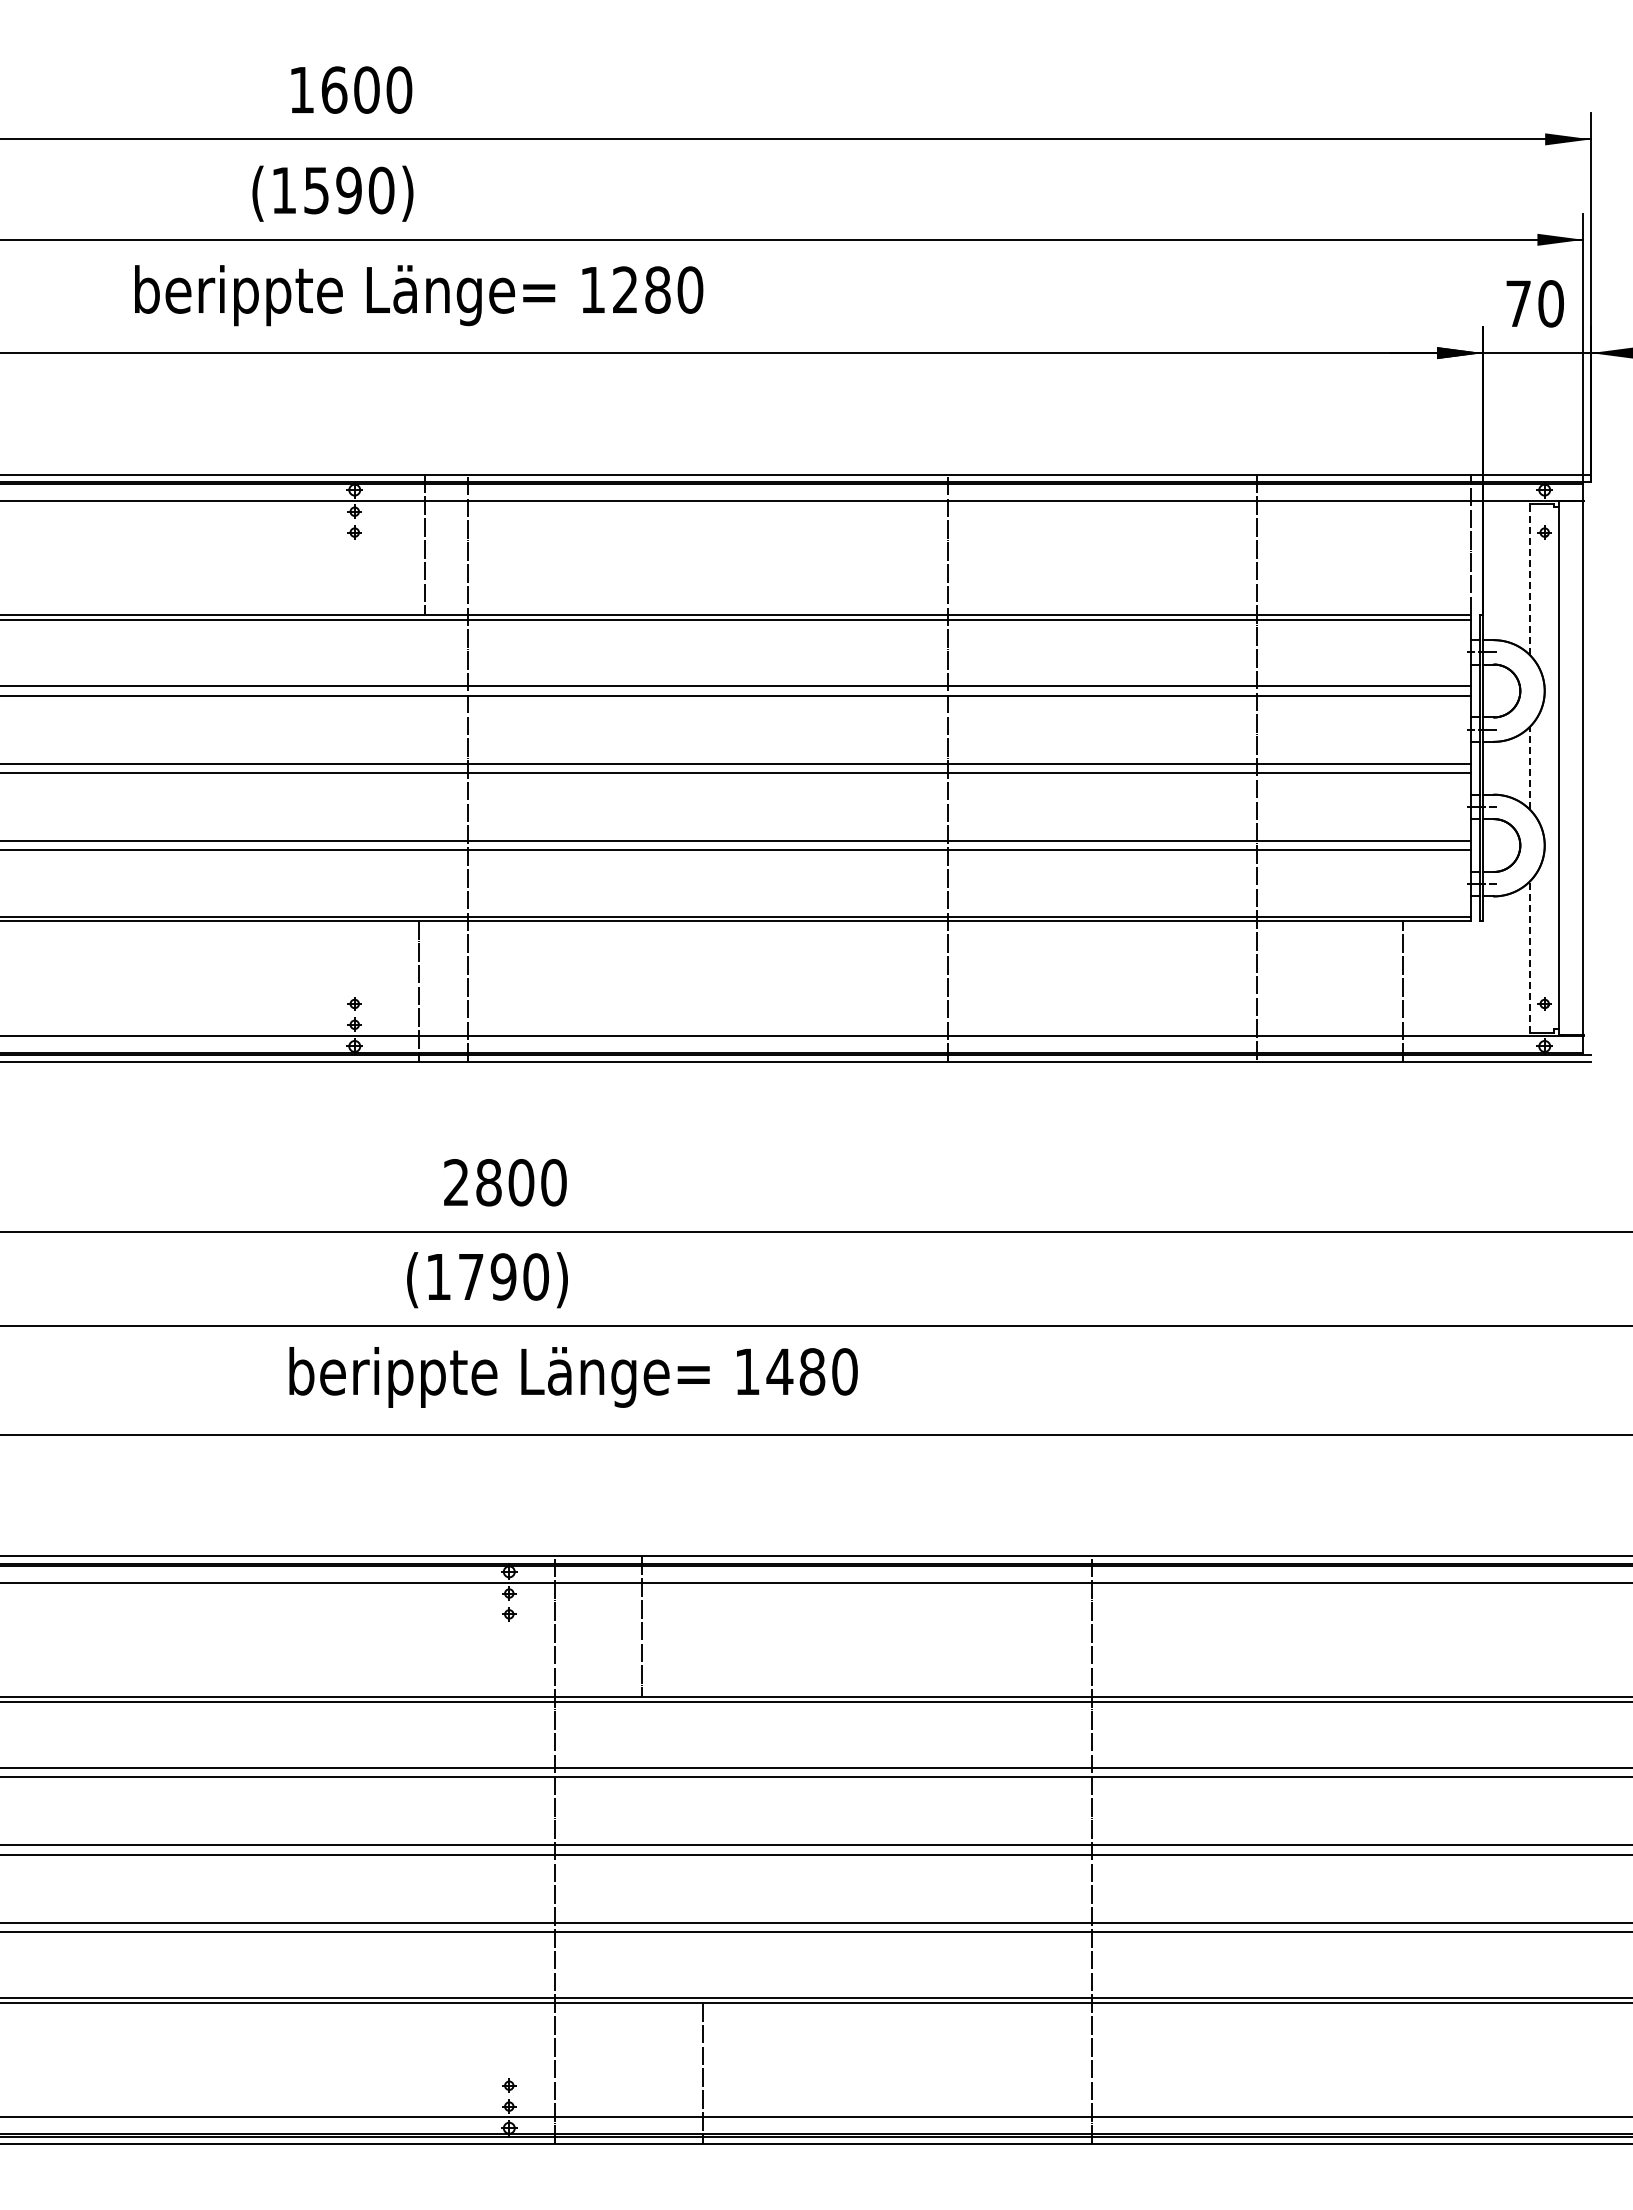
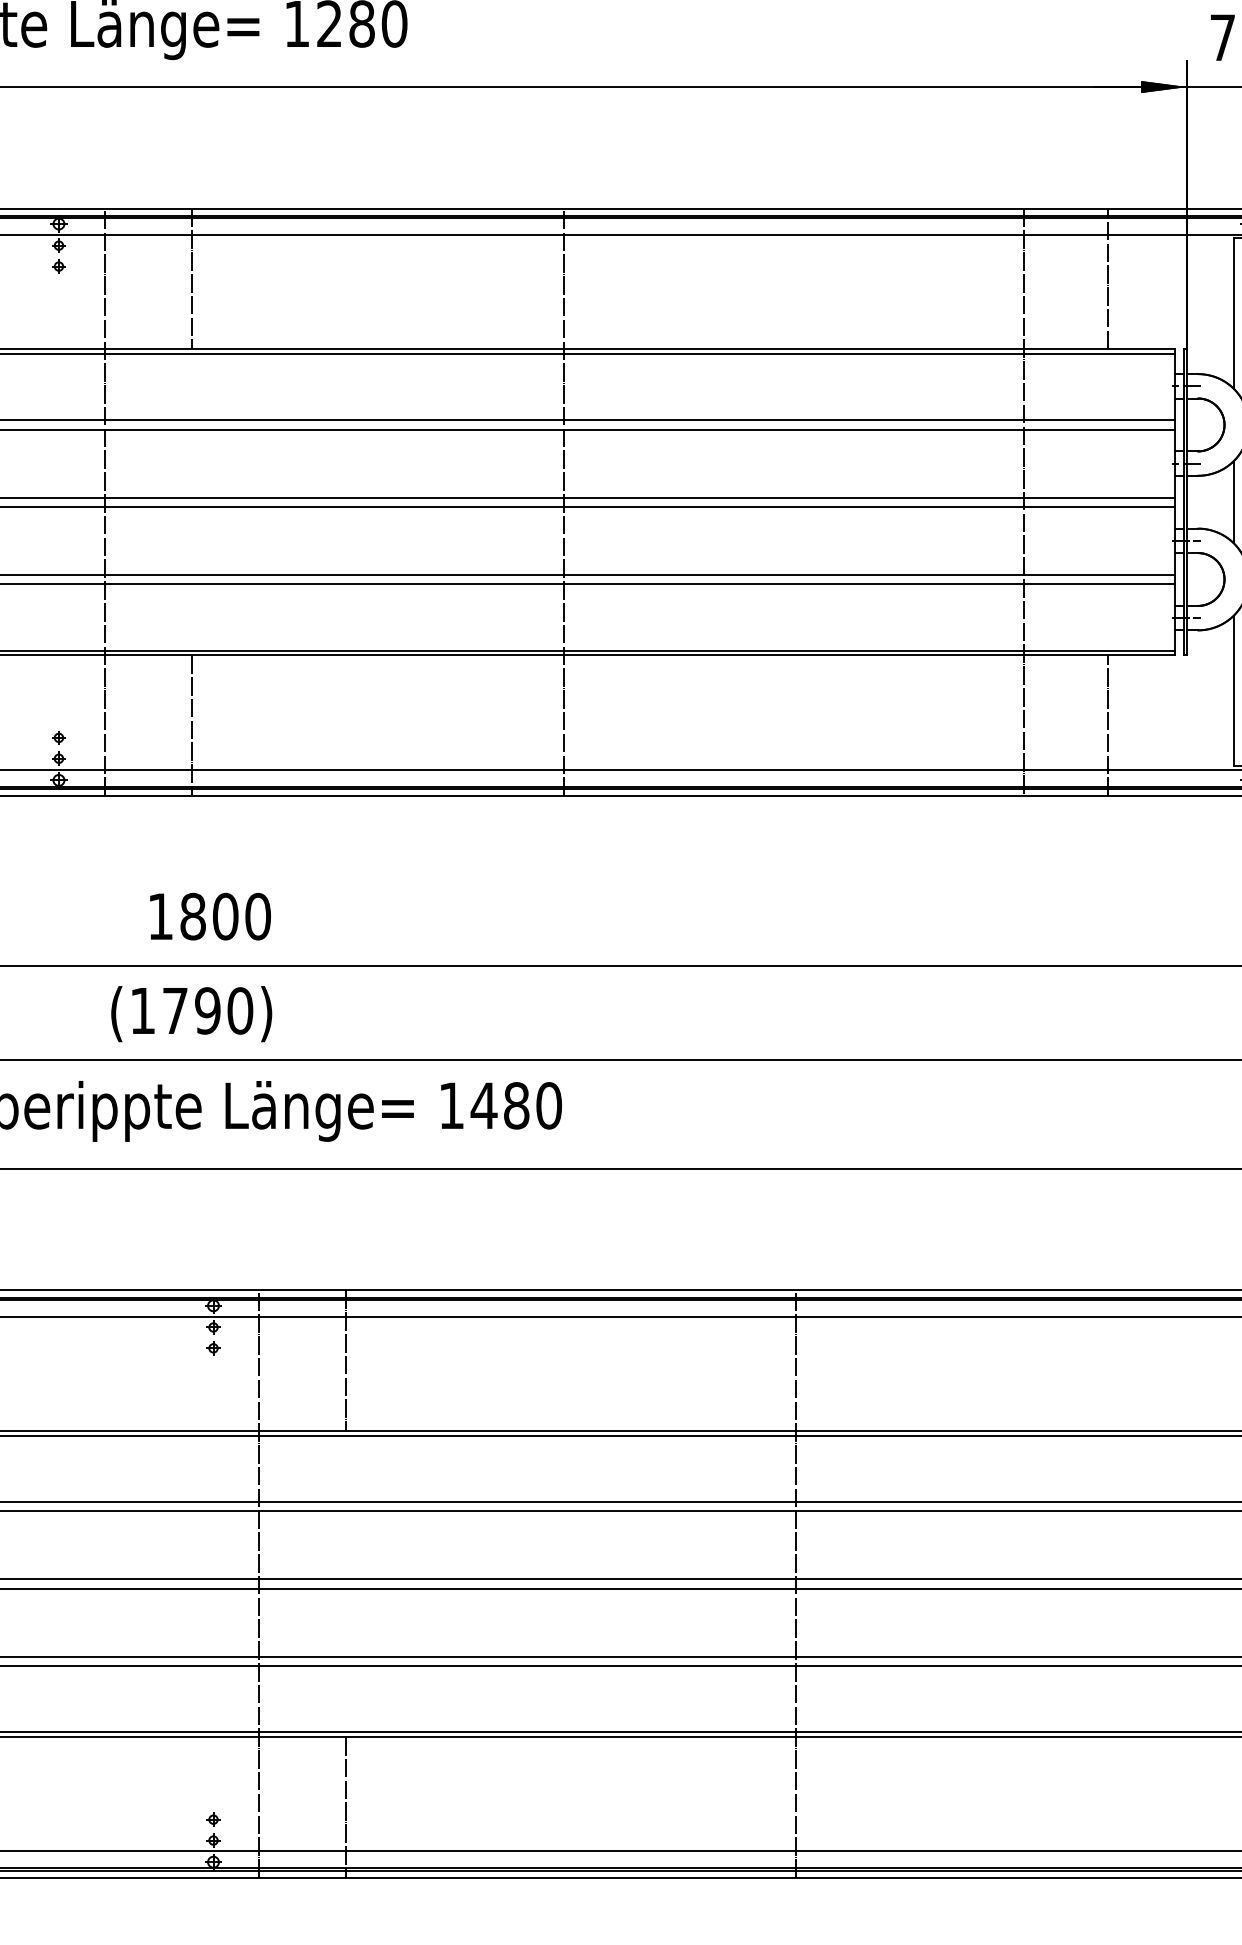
line: (425, 544) -> (191, 278), moved
line: (1471, 544) -> (1107, 278), moved
line: (1529, 578) -> (1233, 312), dashed -> solid
line: (468, 767) -> (104, 501), moved
line: (948, 767) -> (564, 501), moved
line: (1256, 767) -> (1023, 501), moved
line: (1529, 767) -> (1233, 501), dashed -> solid
line: (1529, 956) -> (1233, 690), dashed -> solid
line: (419, 991) -> (191, 725), moved
text: (456, 1182) -> (160, 916), 2800 -> 1800
line: (702, 2073) -> (345, 1807), moved

